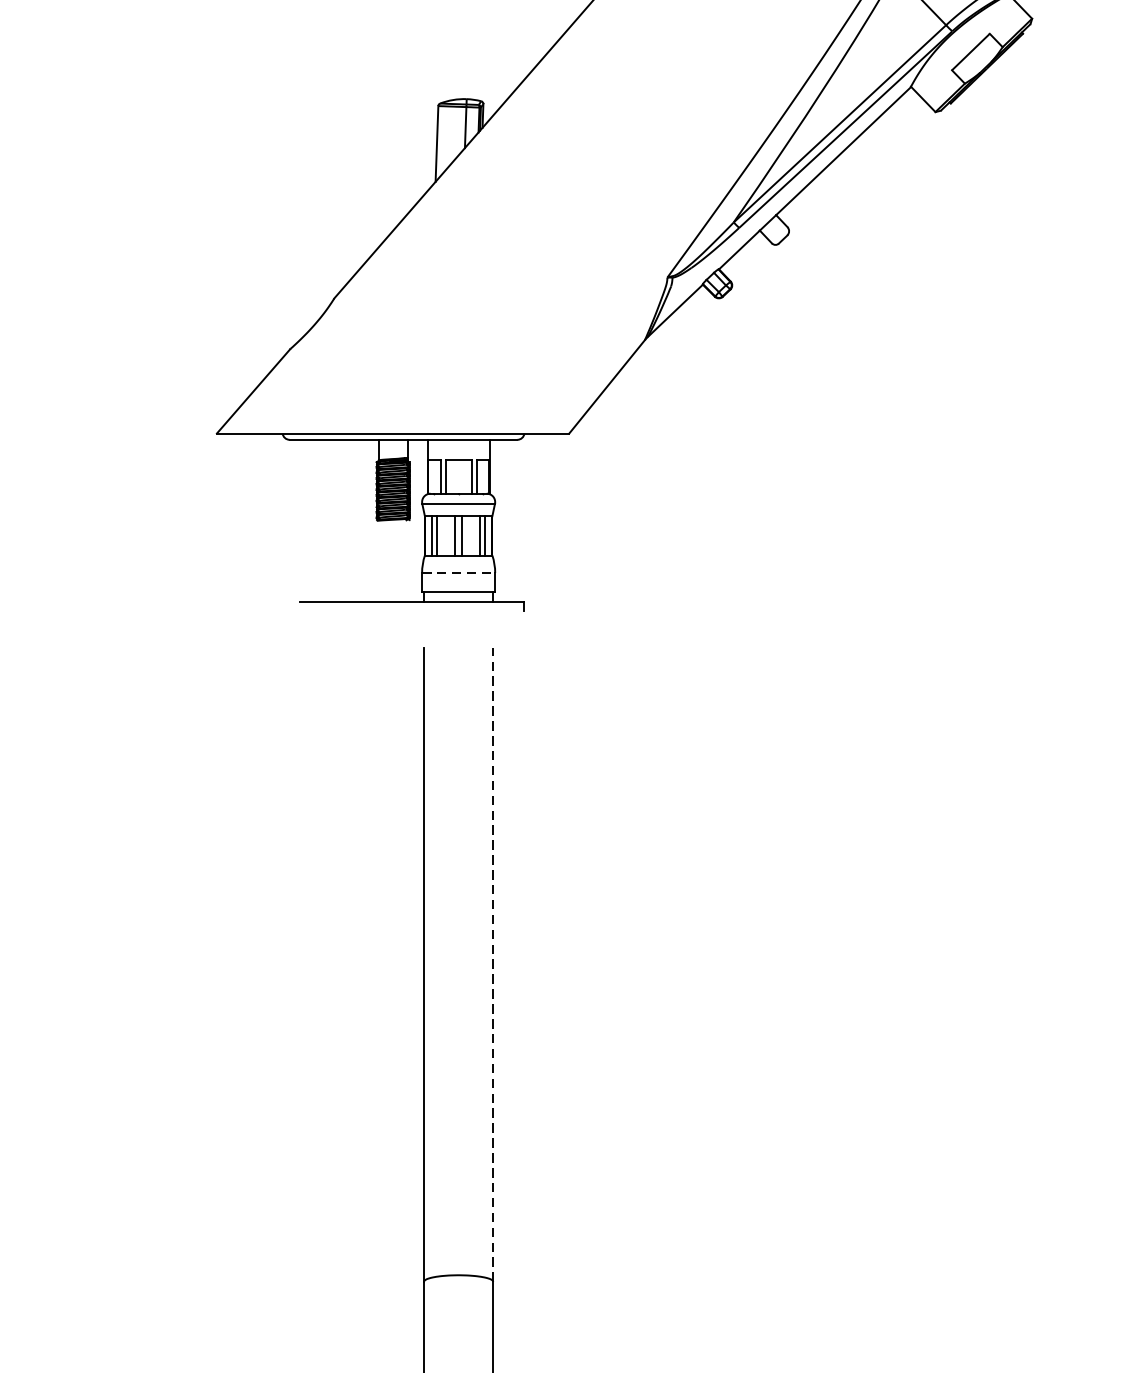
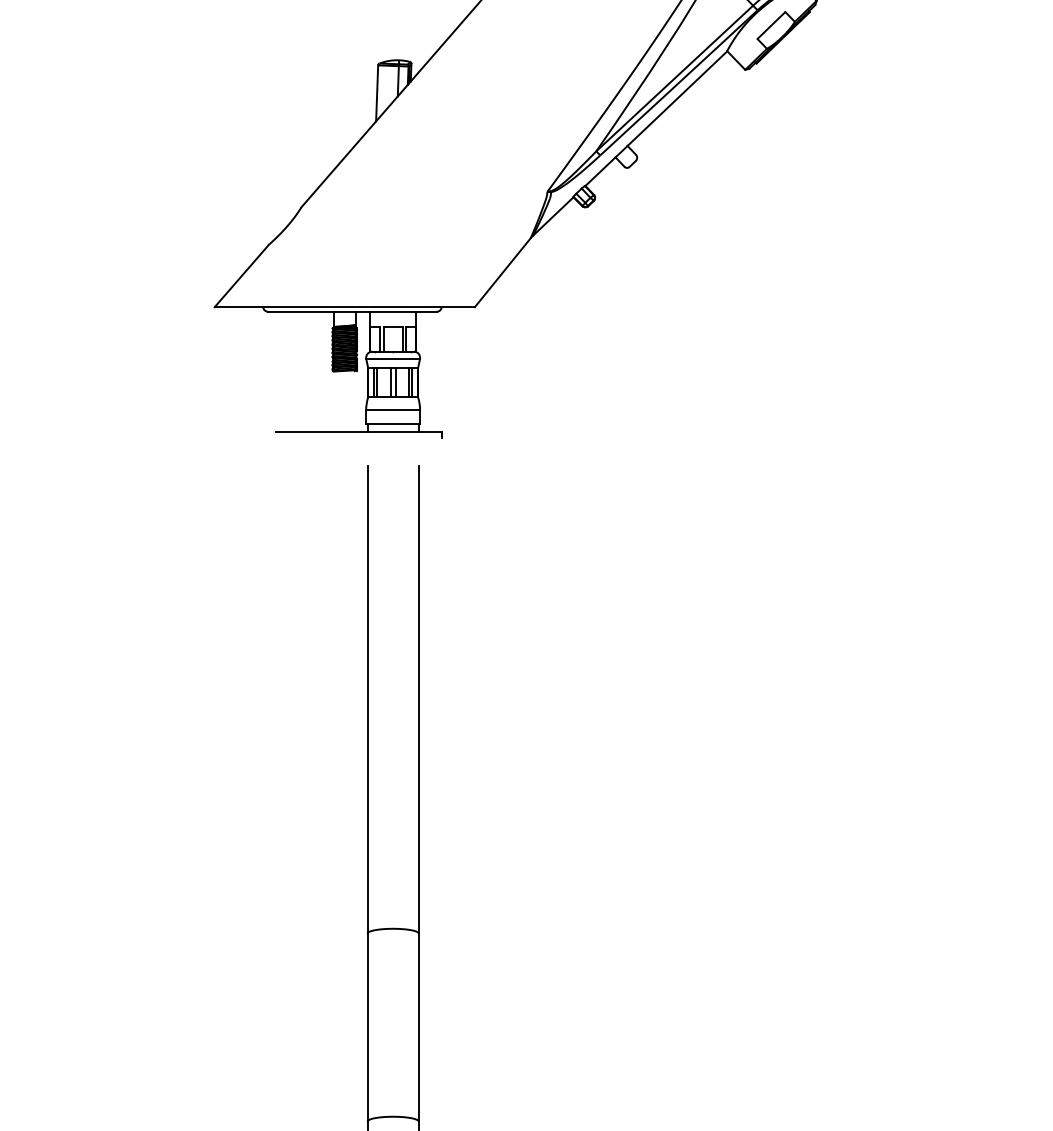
line: (459, 573) -> (393, 410), dashed -> solid
line: (492, 964) -> (418, 699), dashed -> solid

